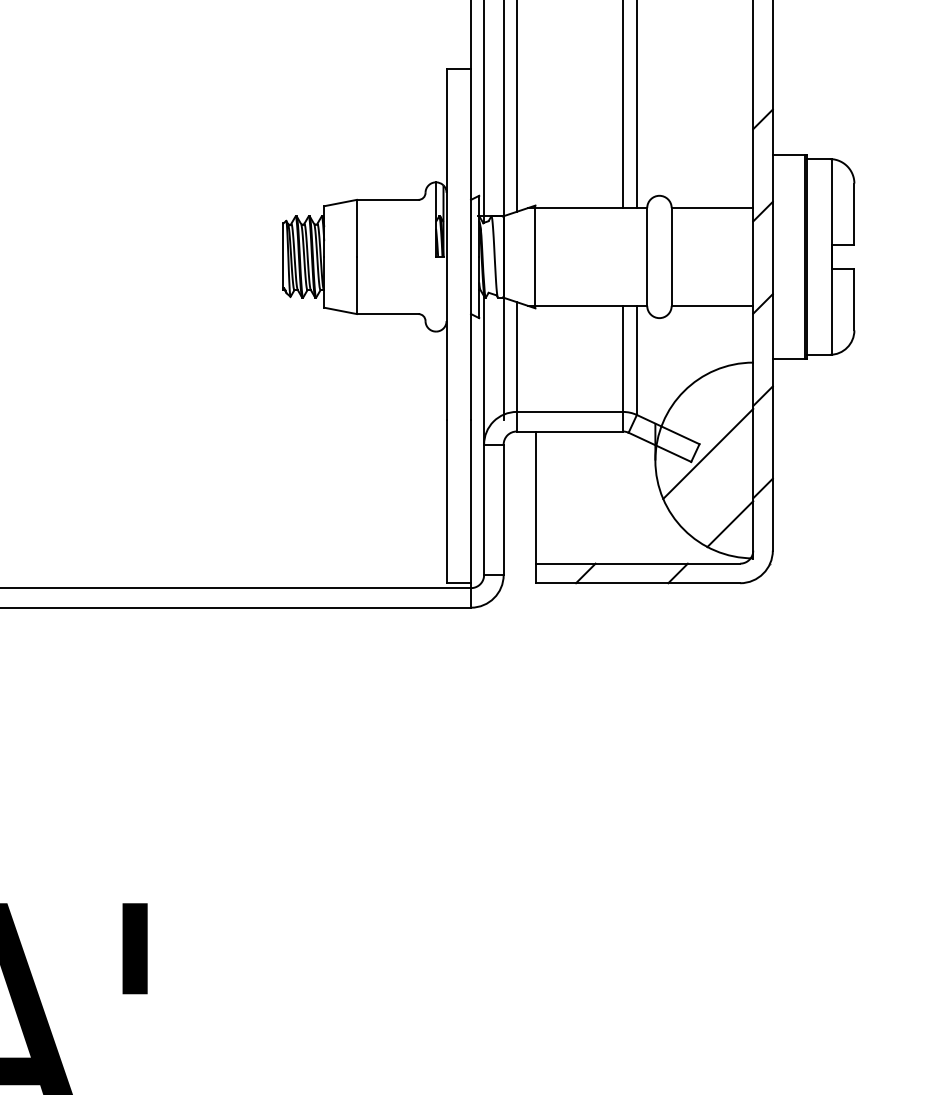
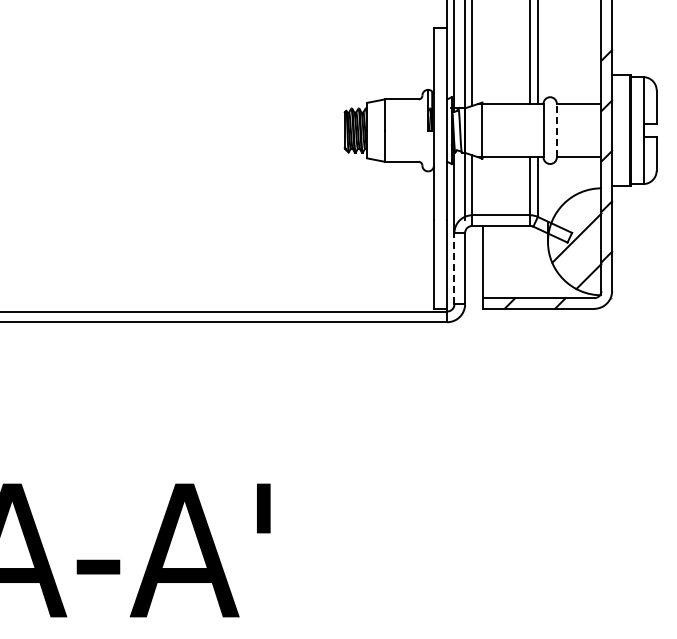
line: (670, 256) -> (556, 130), solid -> dashed
line: (484, 509) -> (454, 268), solid -> dashed

